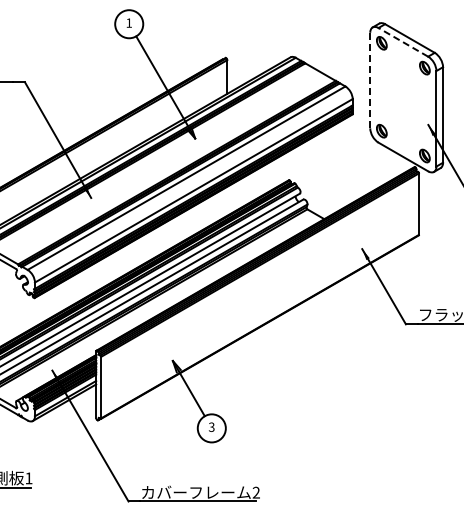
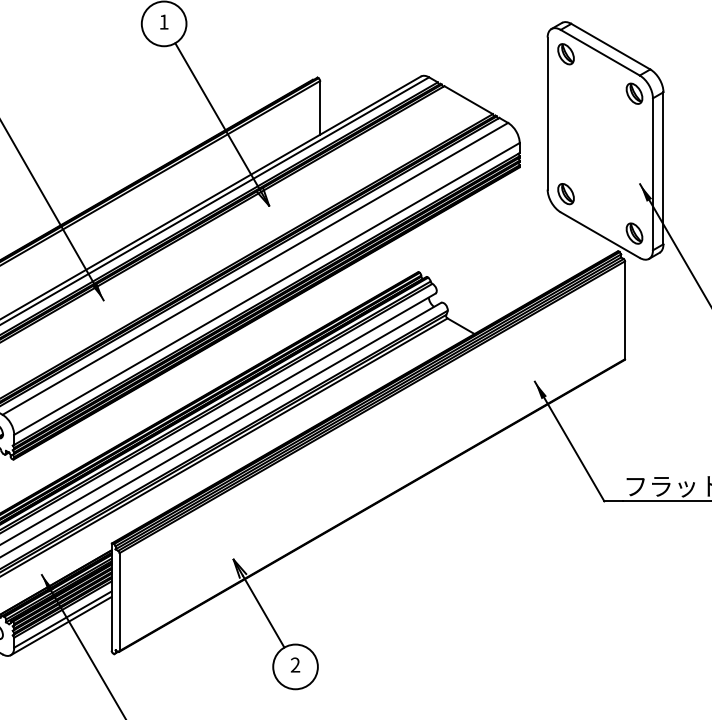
line: (403, 42) -> (600, 52), dashed -> solid
line: (370, 80) -> (548, 113), dashed -> solid
text: (211, 427) -> (295, 665), 3 -> 2

